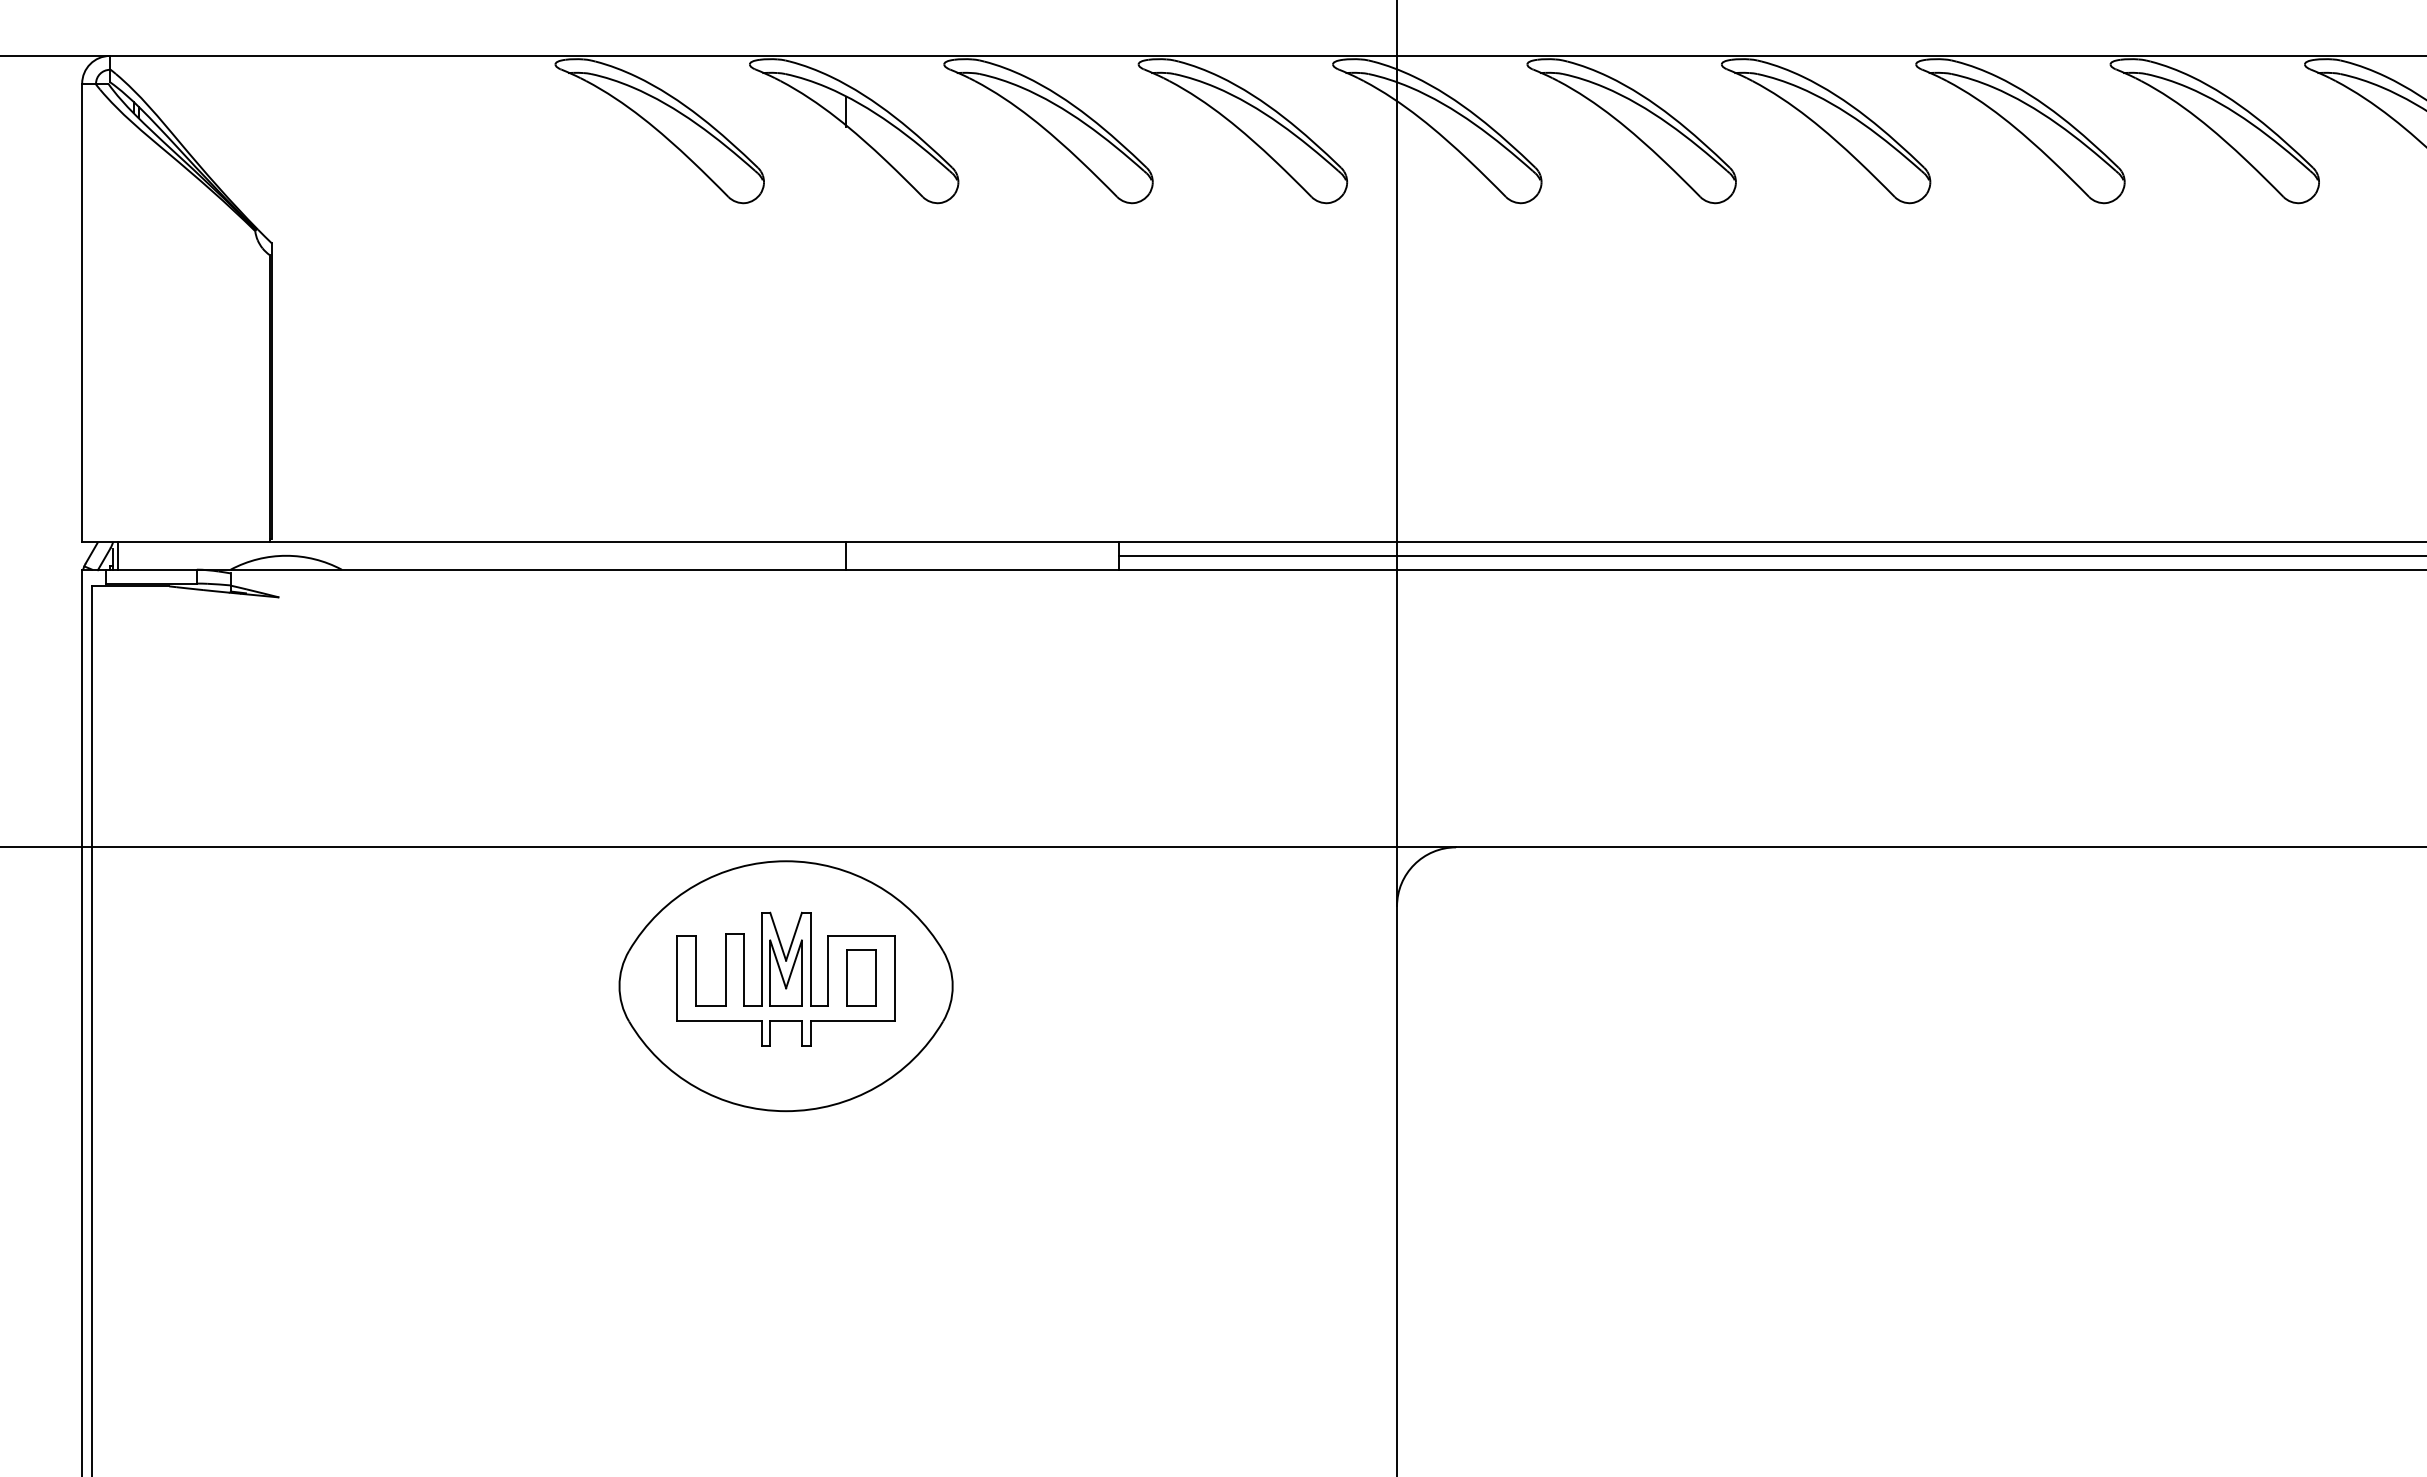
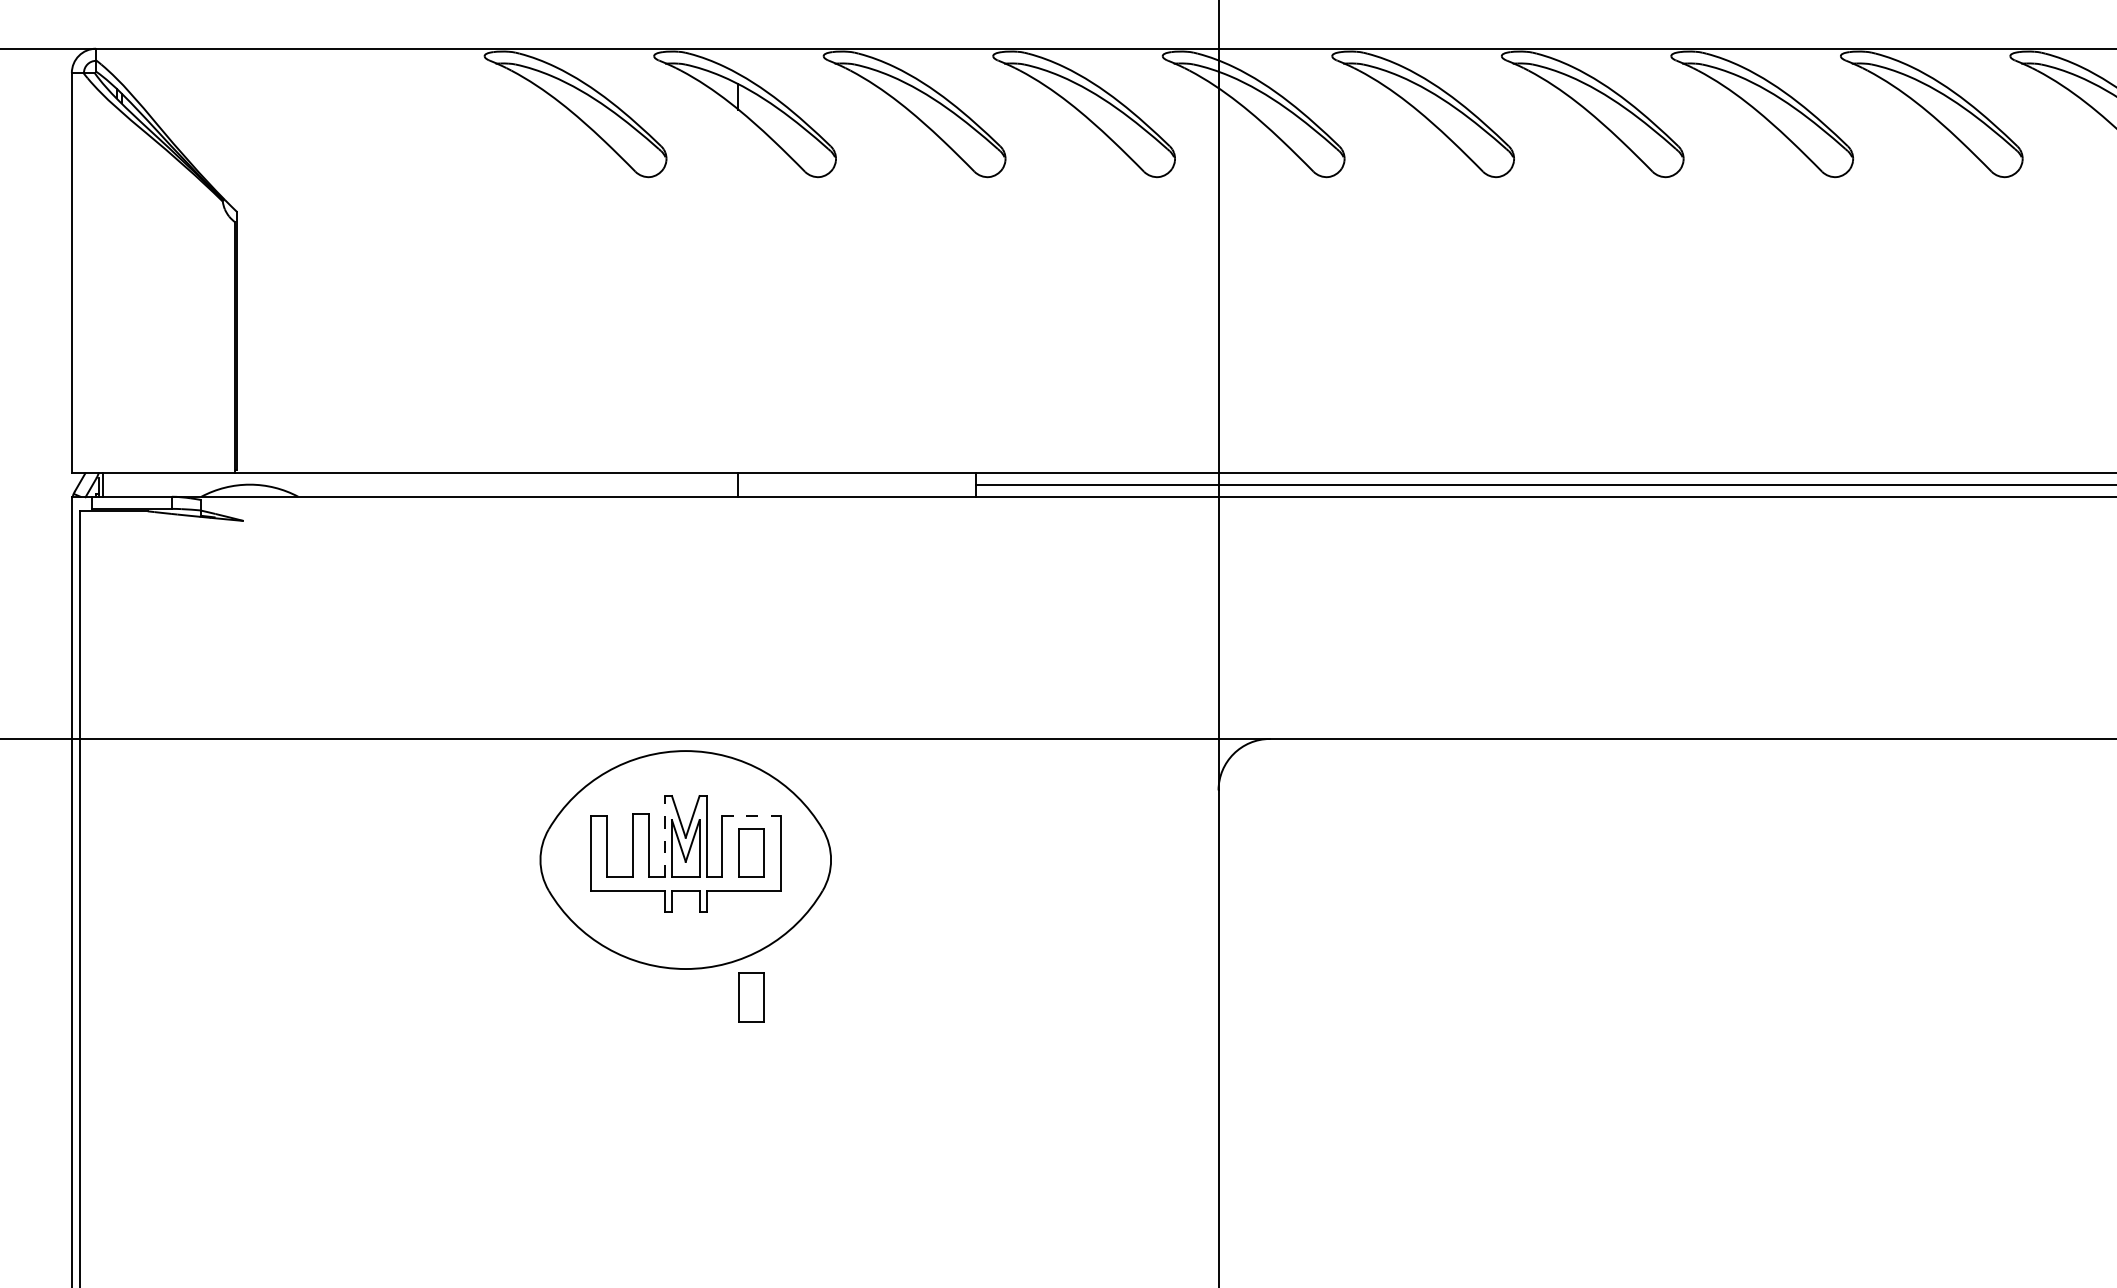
line: (861, 935) -> (751, 815), solid -> dashed
line: (761, 958) -> (664, 835), solid -> dashed
part: (861, 1143) -> (751, 997), added

